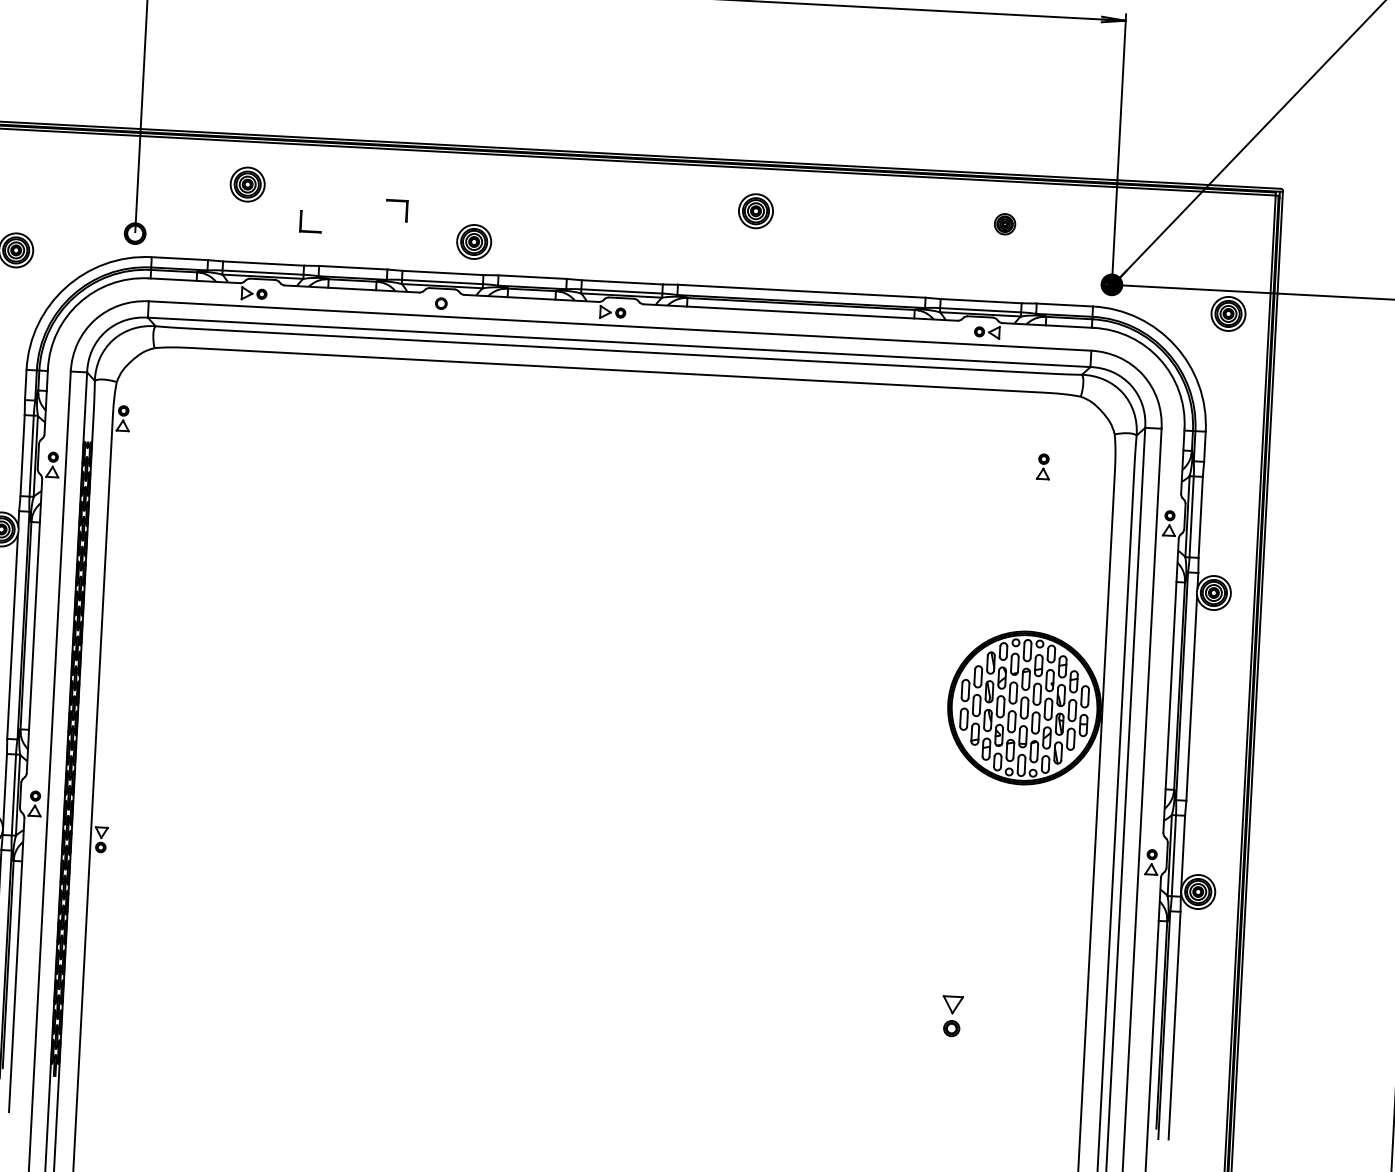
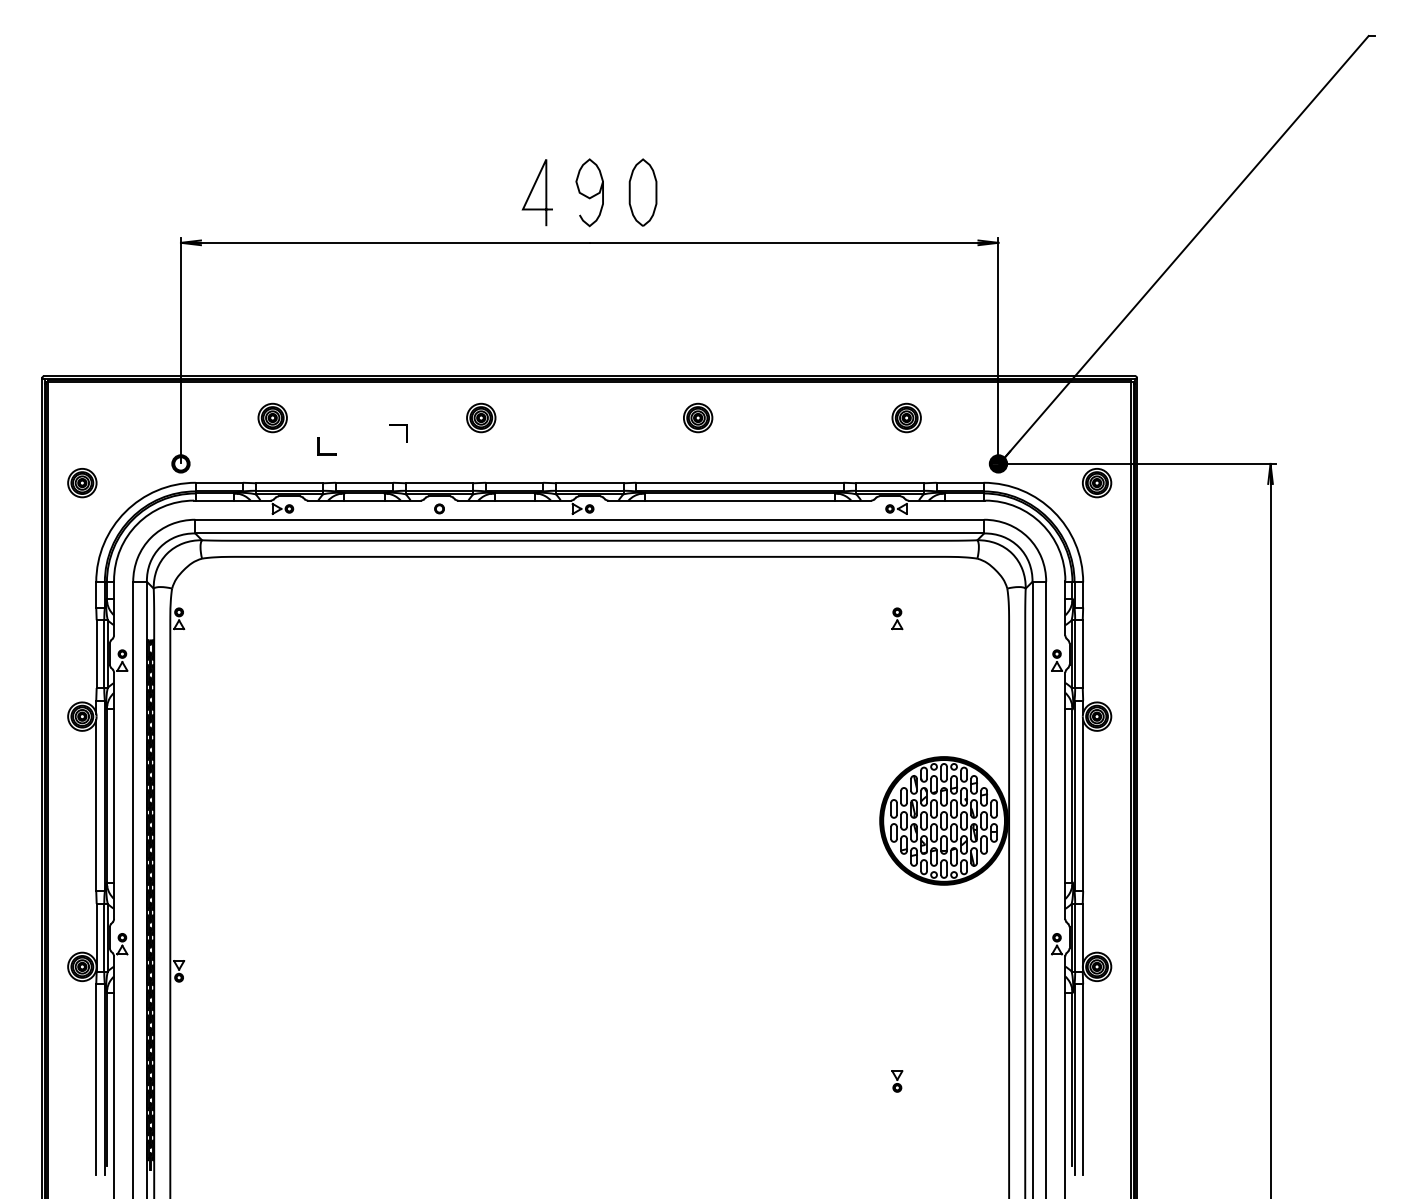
part: (1004, 223) -> (906, 417), size x1.67
part: (474, 241) -> (481, 417), moved
part: (1043, 466) -> (897, 618), moved
part: (952, 1016) -> (897, 1081), size x0.62

